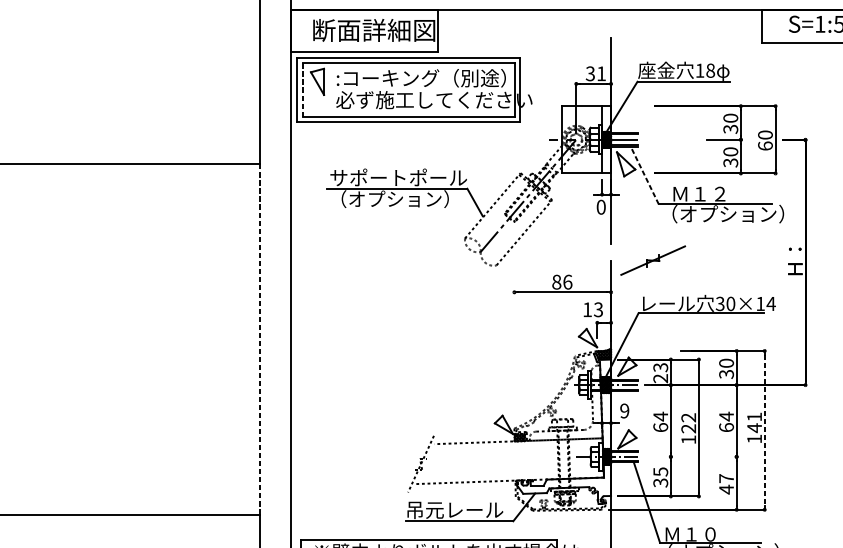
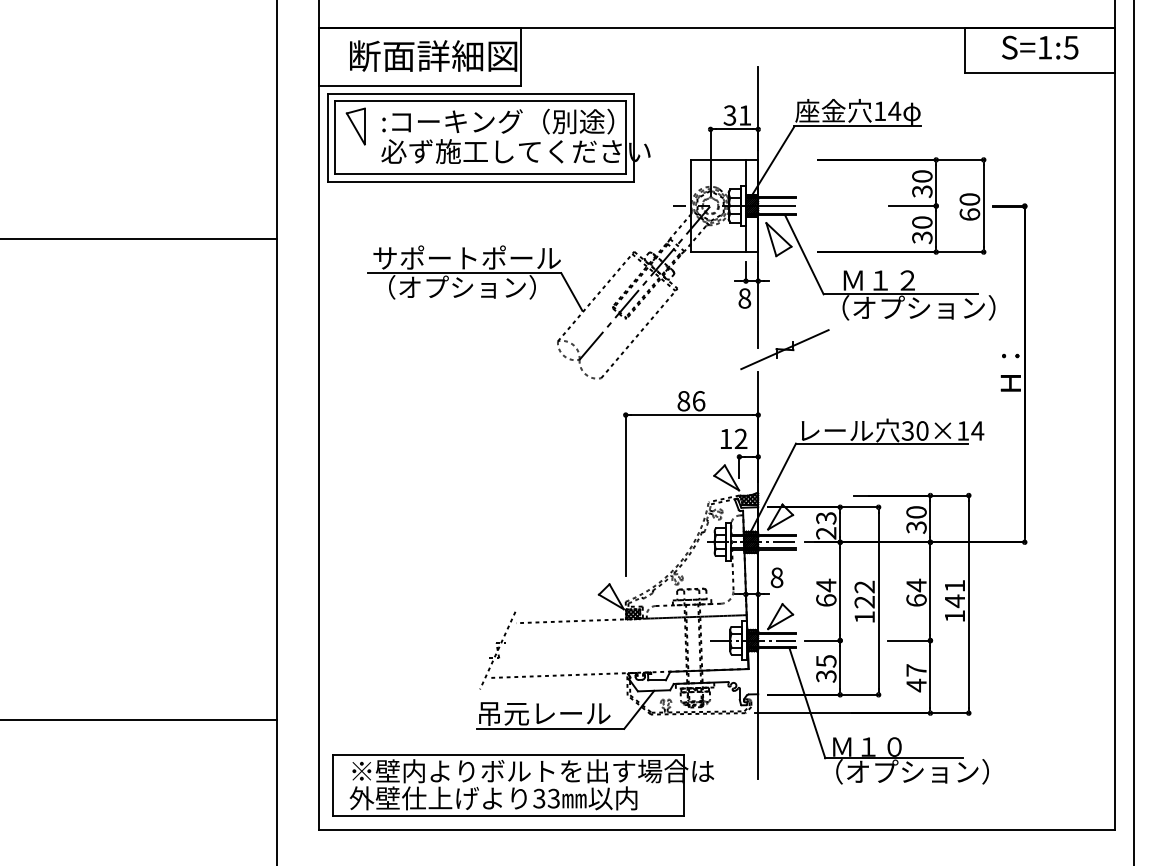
text: (710, 70) -> (894, 111), 18 -> 14
line: (302, 89) -> (335, 137), dashed -> solid
line: (644, 175) -> (804, 254), dashed -> solid
text: (601, 207) -> (744, 298), 0 -> 8
part: (652, 260) -> (784, 349), moved
text: (598, 310) -> (740, 439), 13 -> 12
line: (260, 339) -> (277, 479), dashed -> solid
line: (514, 350) -> (625, 495), added
text: (624, 410) -> (776, 577), 9 -> 8
line: (764, 430) -> (968, 604), dashed -> solid
line: (657, 456) -> (822, 640), added
line: (721, 456) -> (909, 640), added

